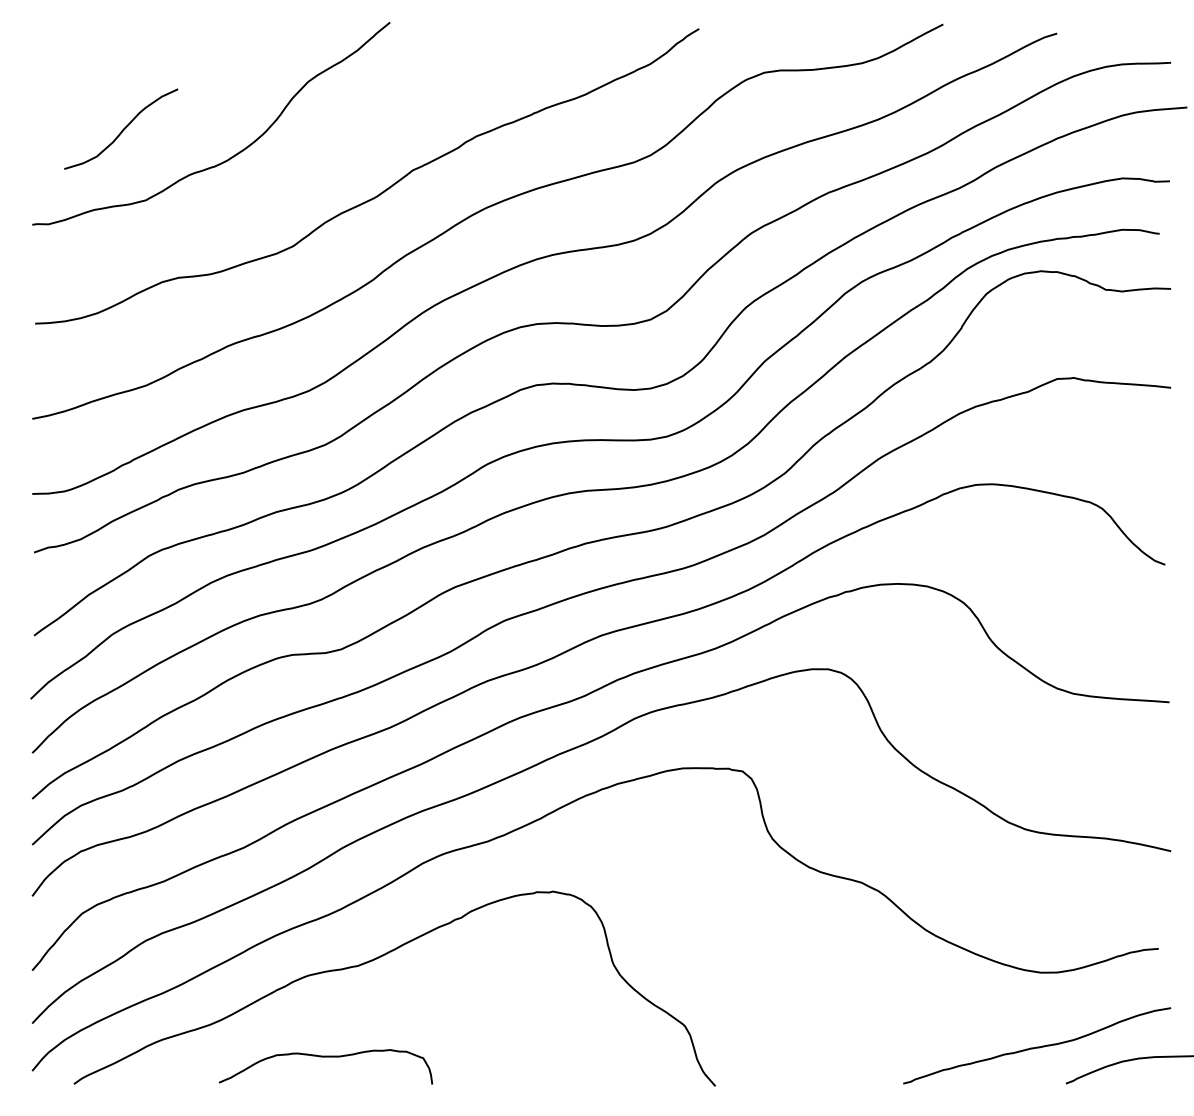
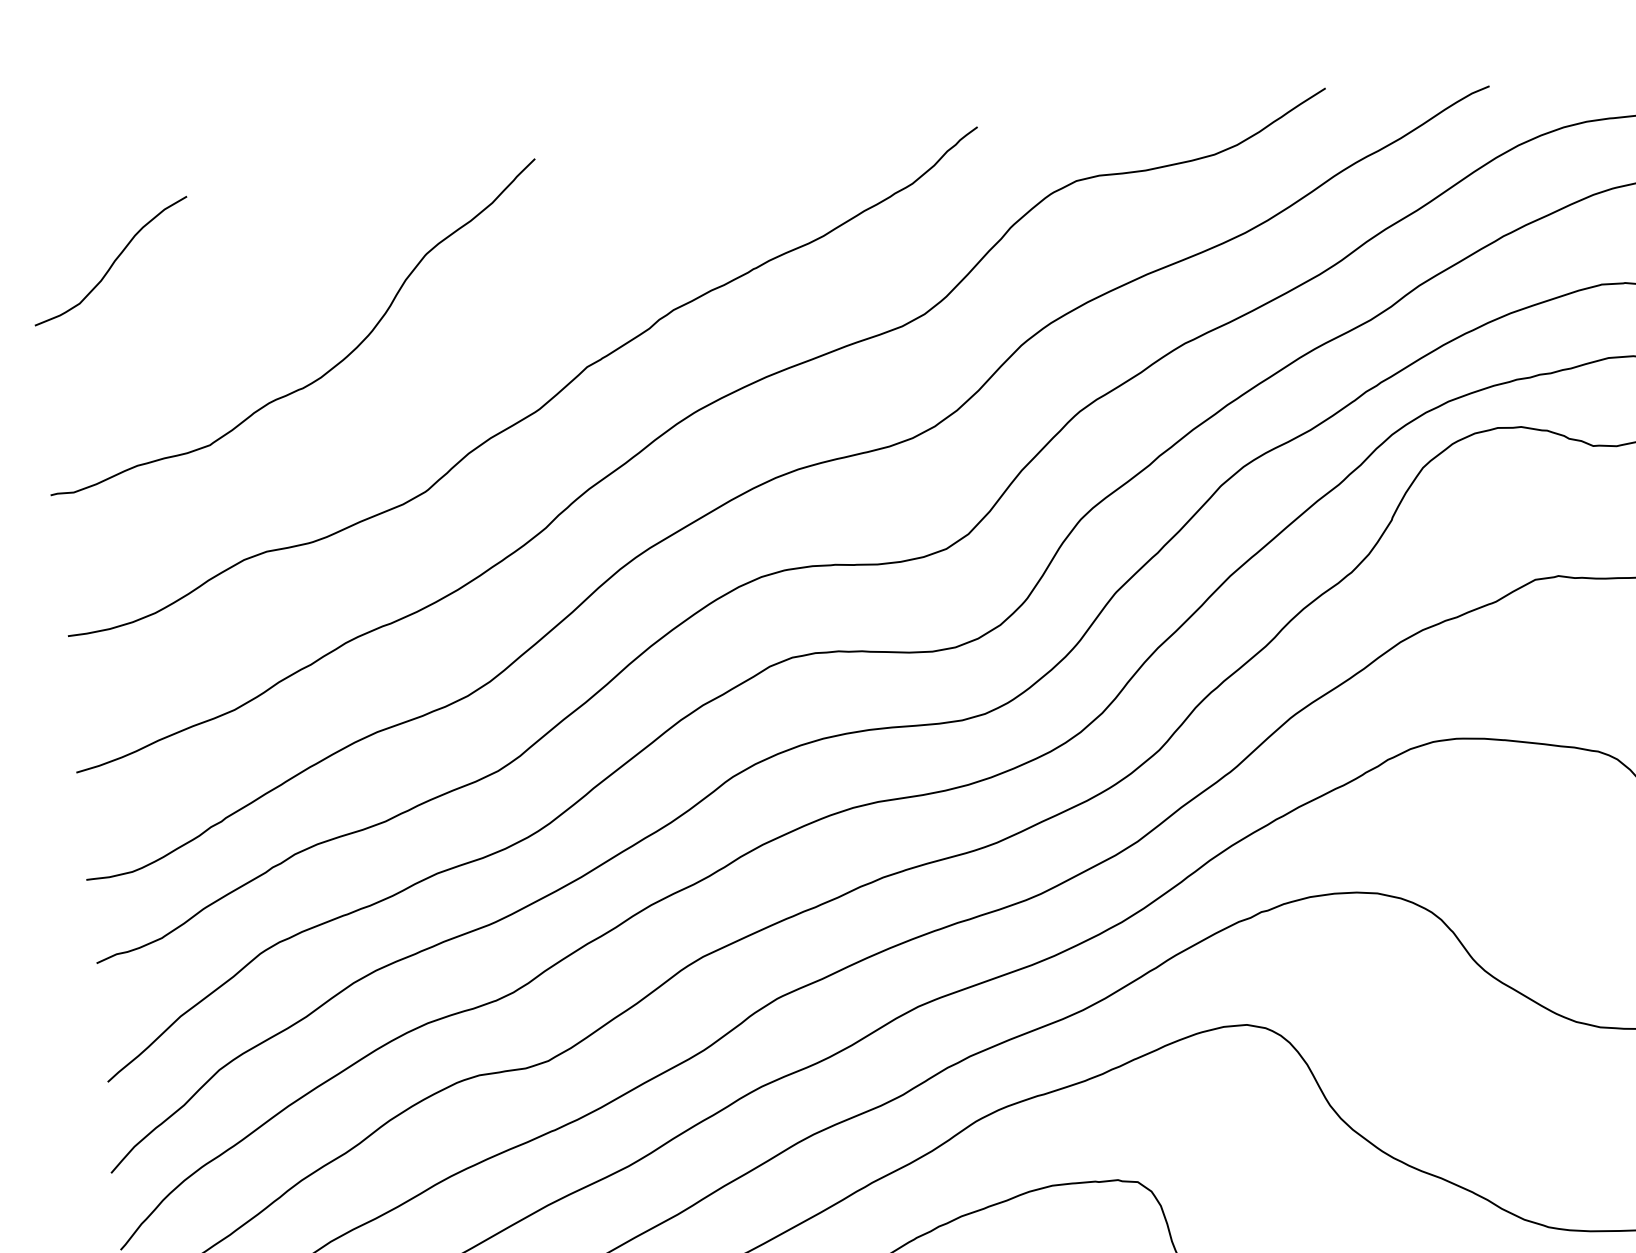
curve: (122, 129) -> (112, 261), moved

